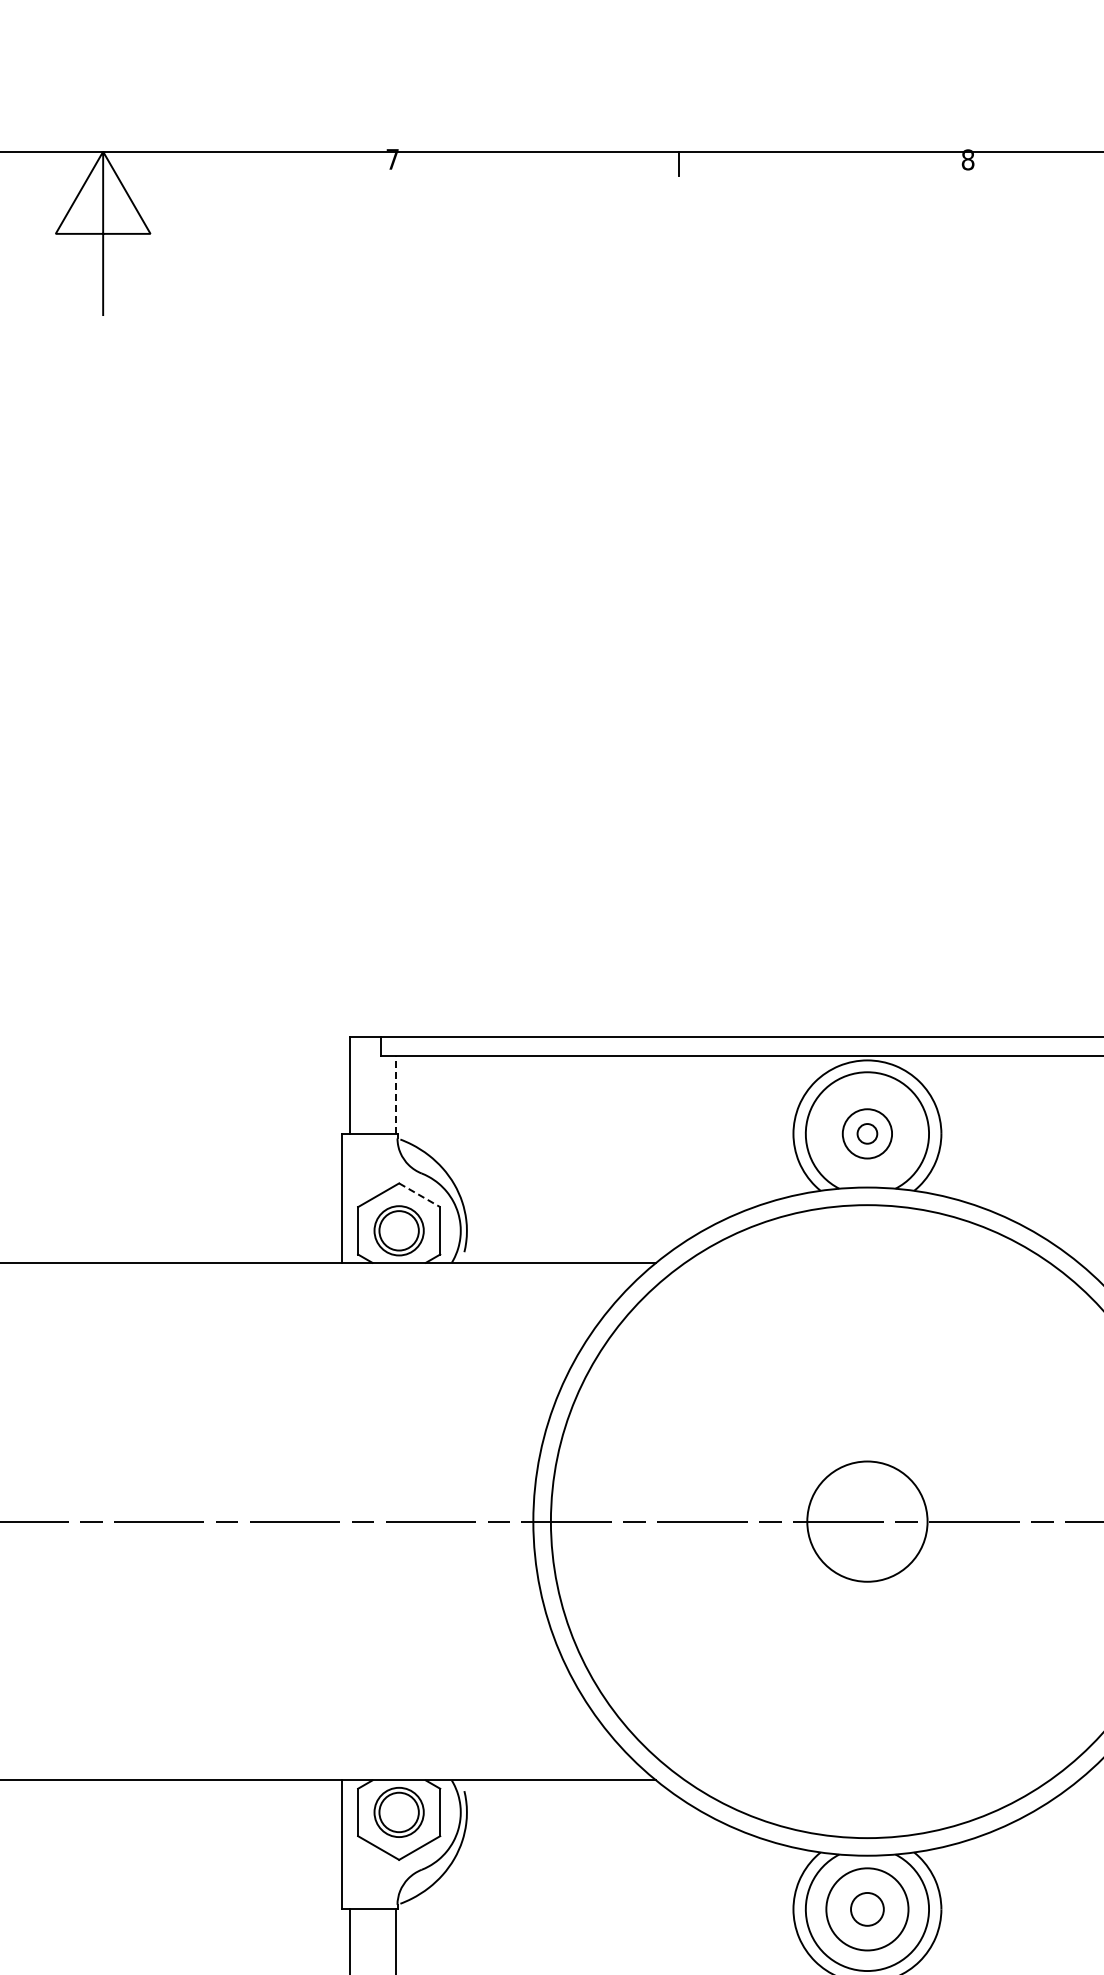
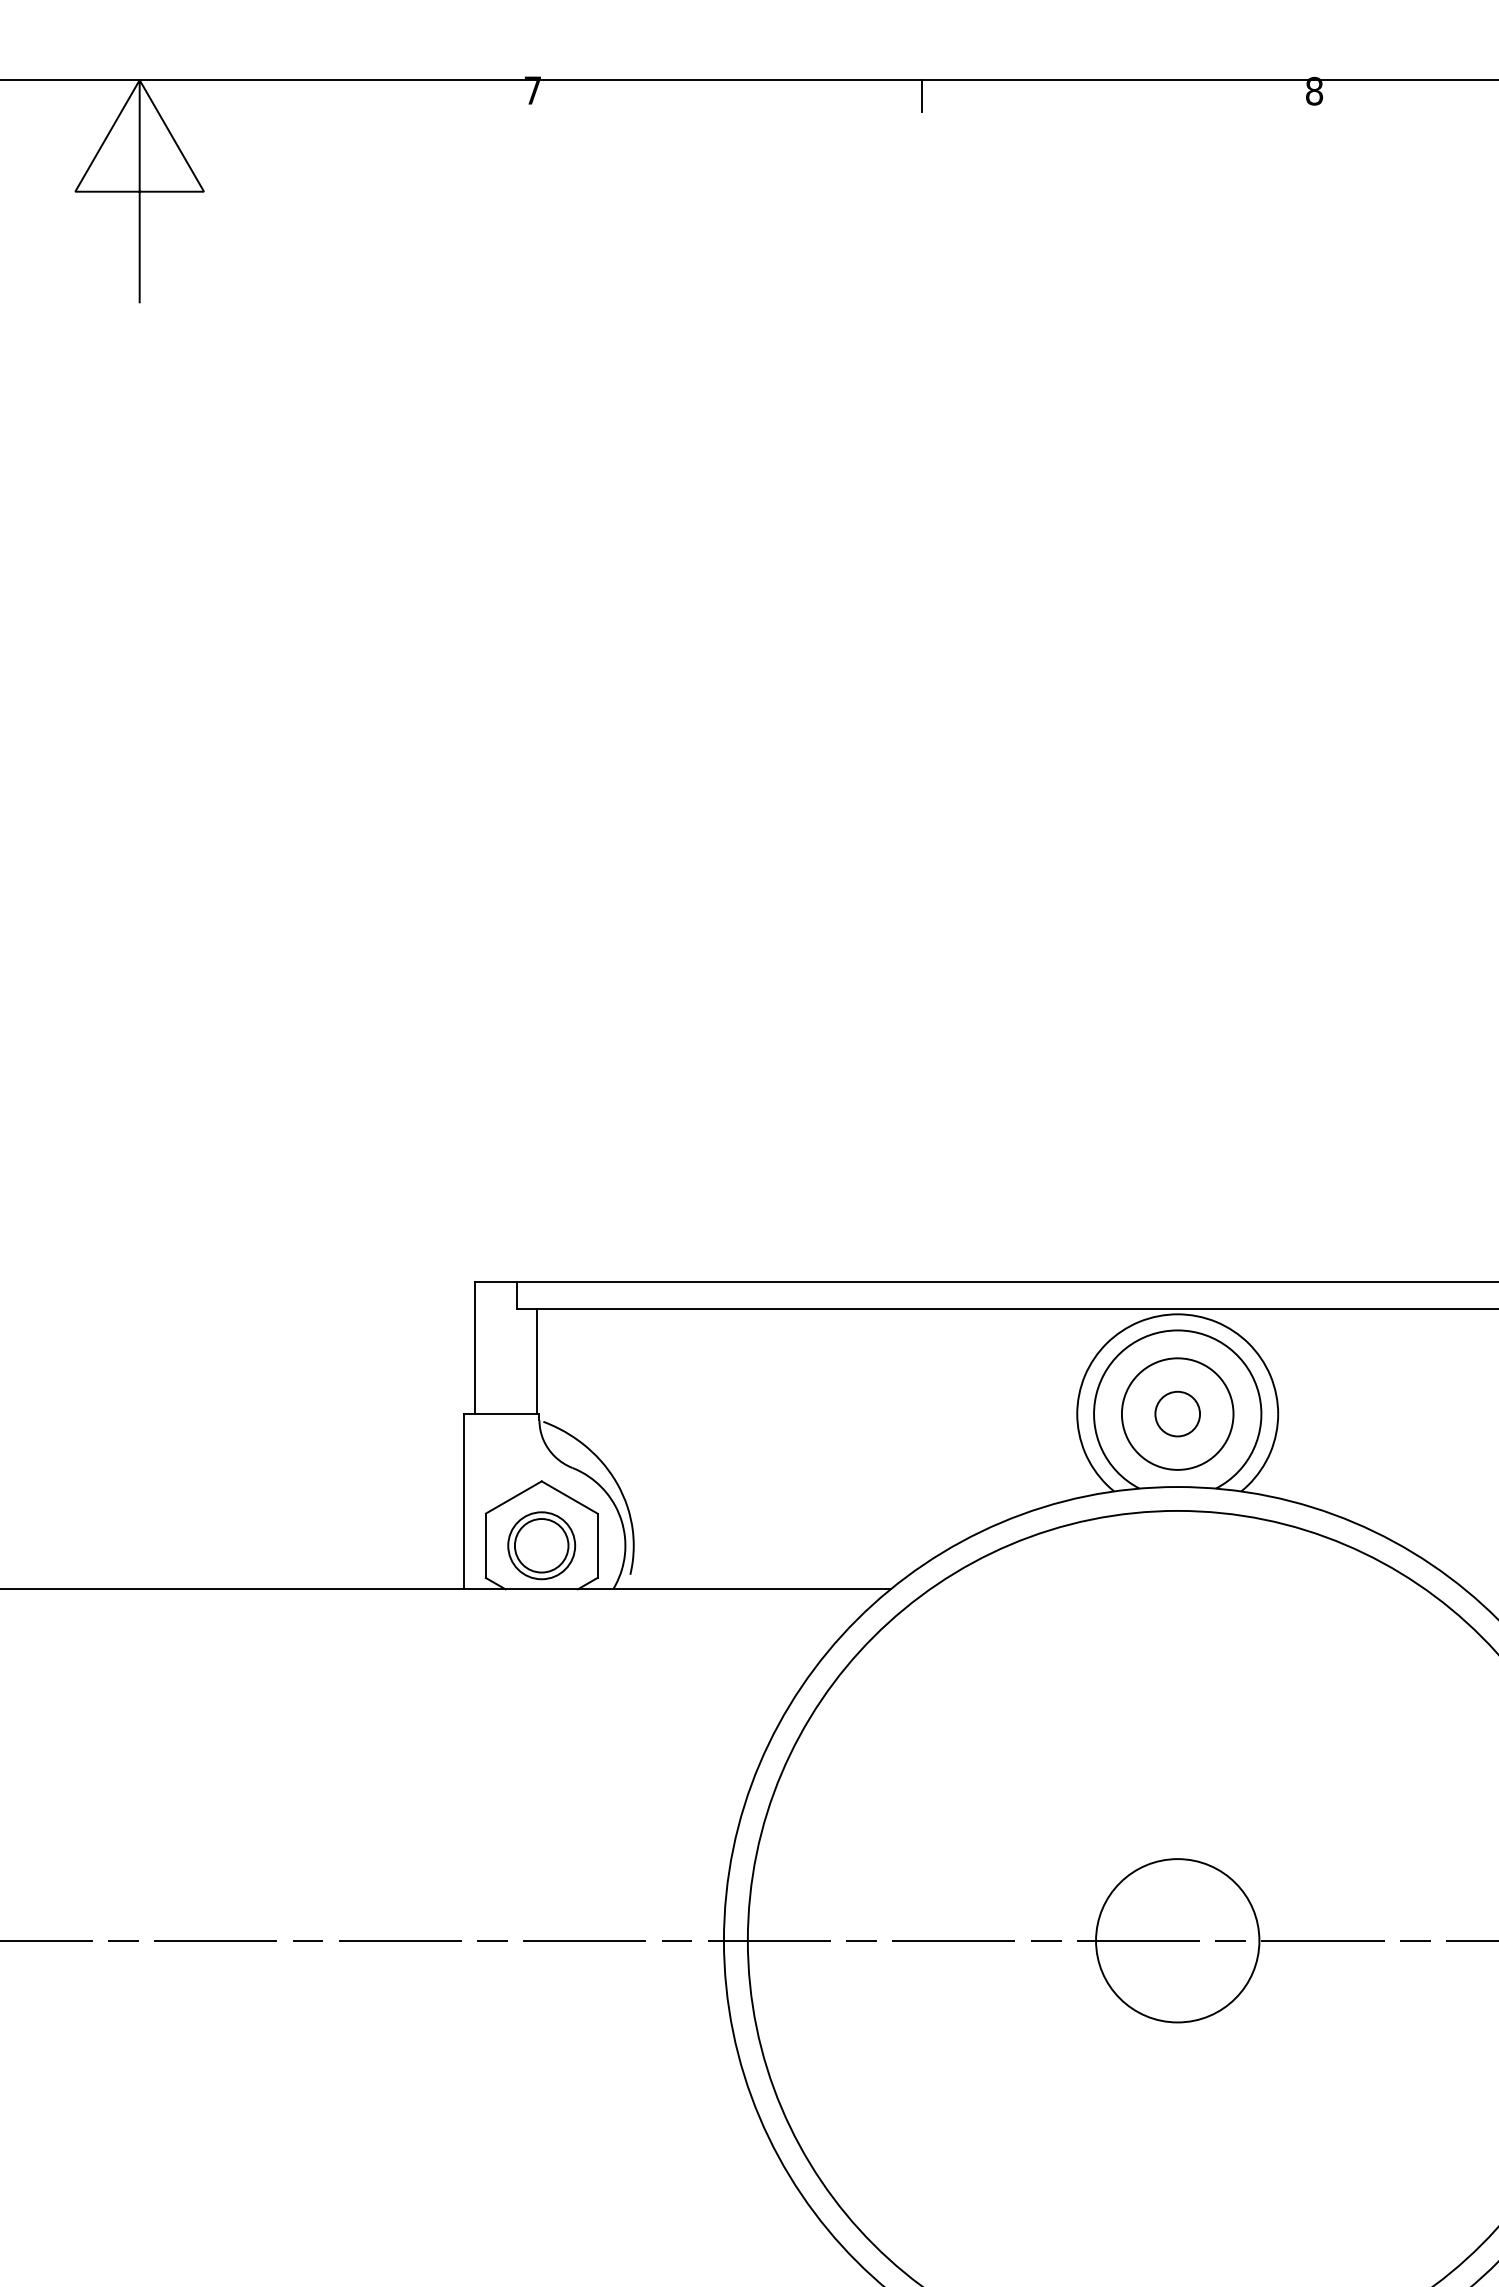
line: (395, 1095) -> (536, 1361), dashed -> solid
circle: (867, 1133) -> (1177, 1413), size x1.67
circle: (867, 1133) -> (1177, 1413), size x1.67
line: (419, 1195) -> (569, 1497), dashed -> solid

